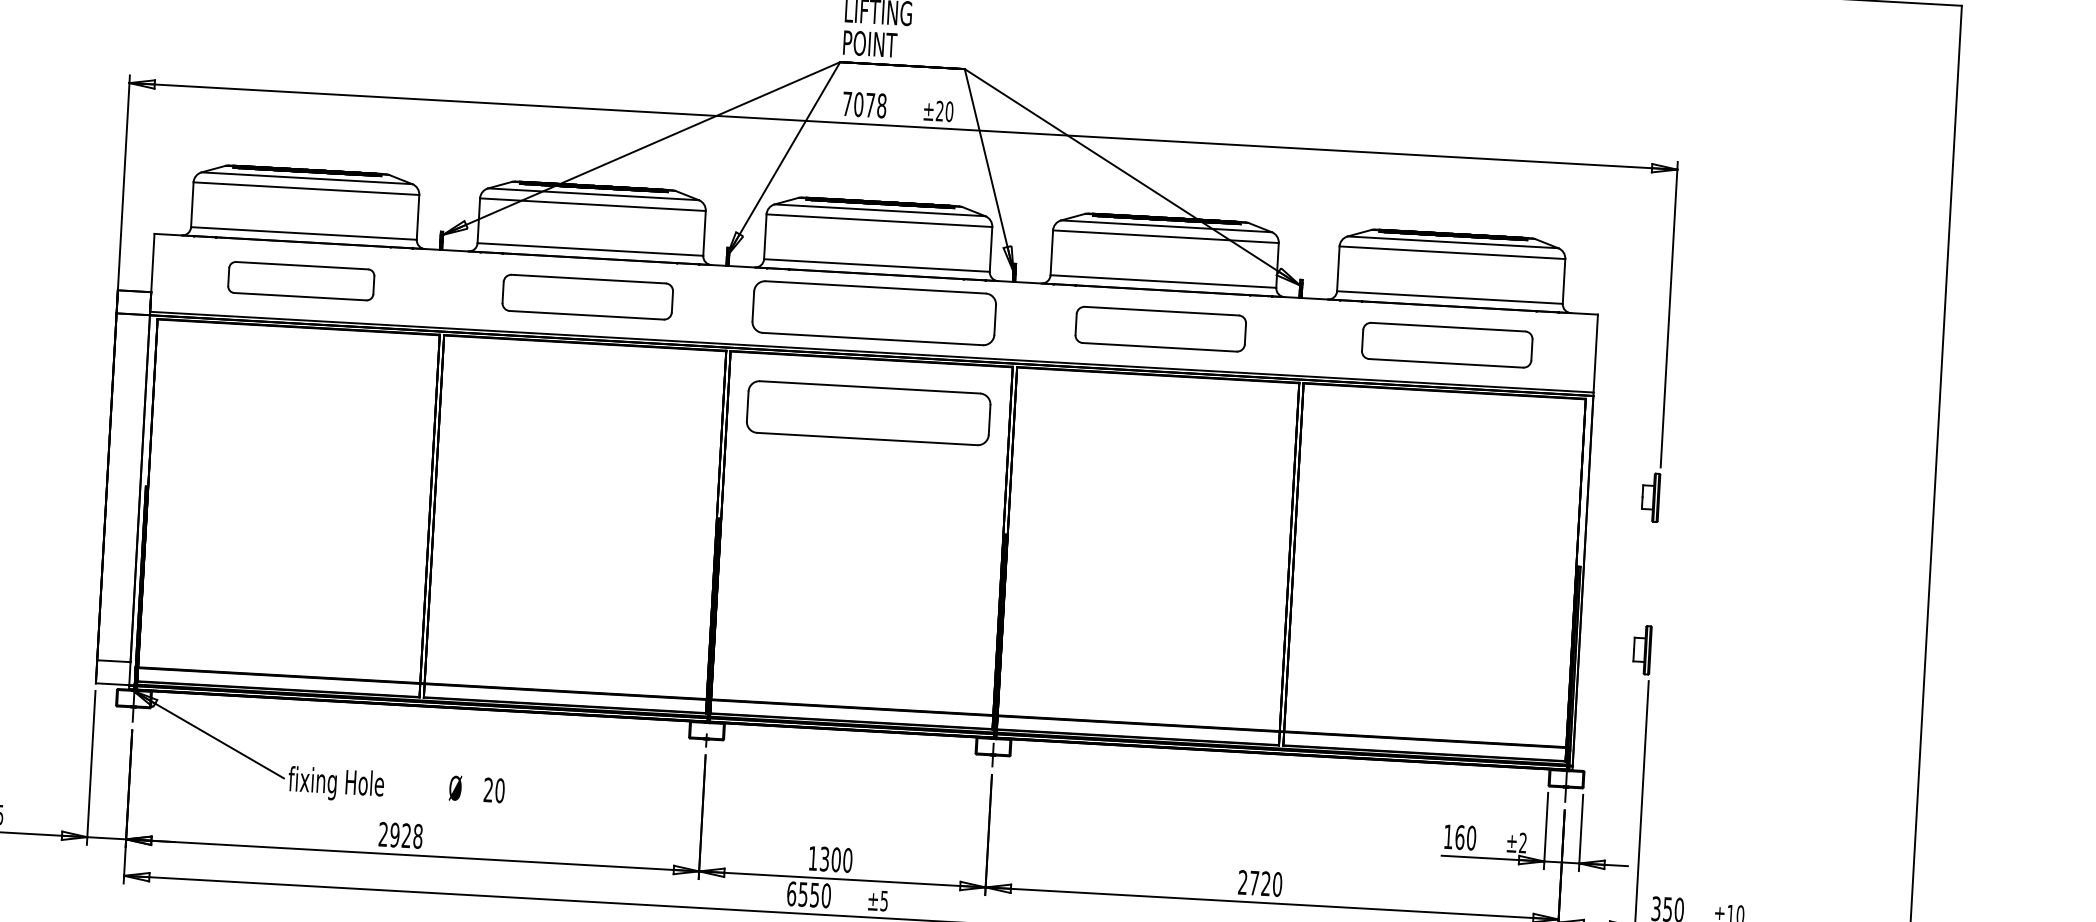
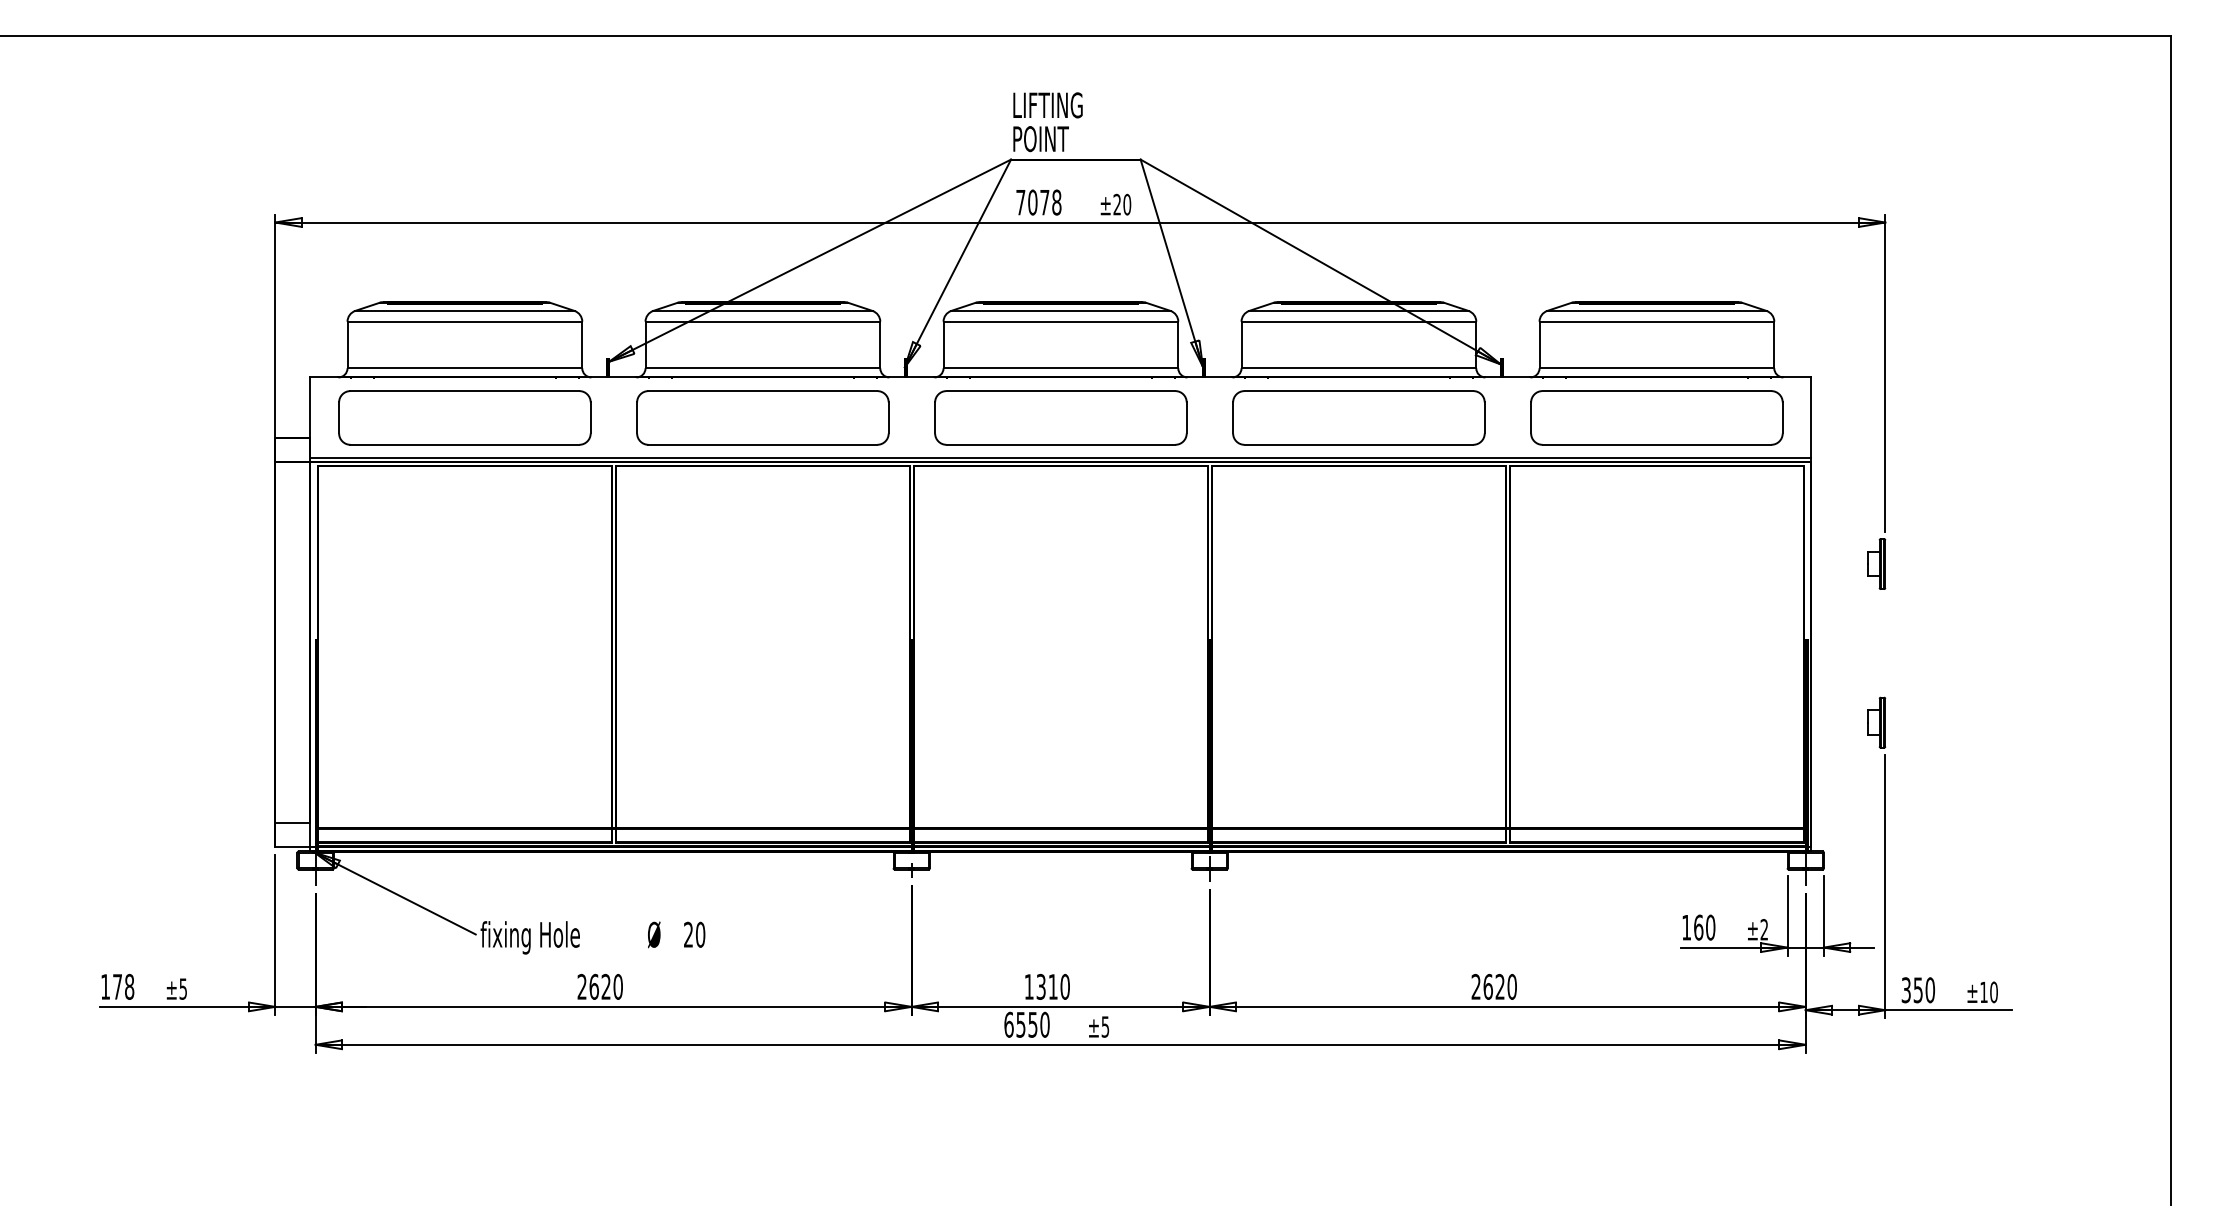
part: (300, 280) -> (464, 417), size x1.67
part: (587, 296) -> (762, 417), size x1.43
part: (1160, 328) -> (1358, 417), size x1.43
part: (1446, 344) -> (1656, 417), size x1.43
part: (868, 412) -> (1060, 521), removed
text: (405, 835) -> (605, 986), 2928 -> 2620
text: (835, 859) -> (1052, 986), 1300 -> 1310
text: (1253, 882) -> (1487, 986), 2720 -> 2620

